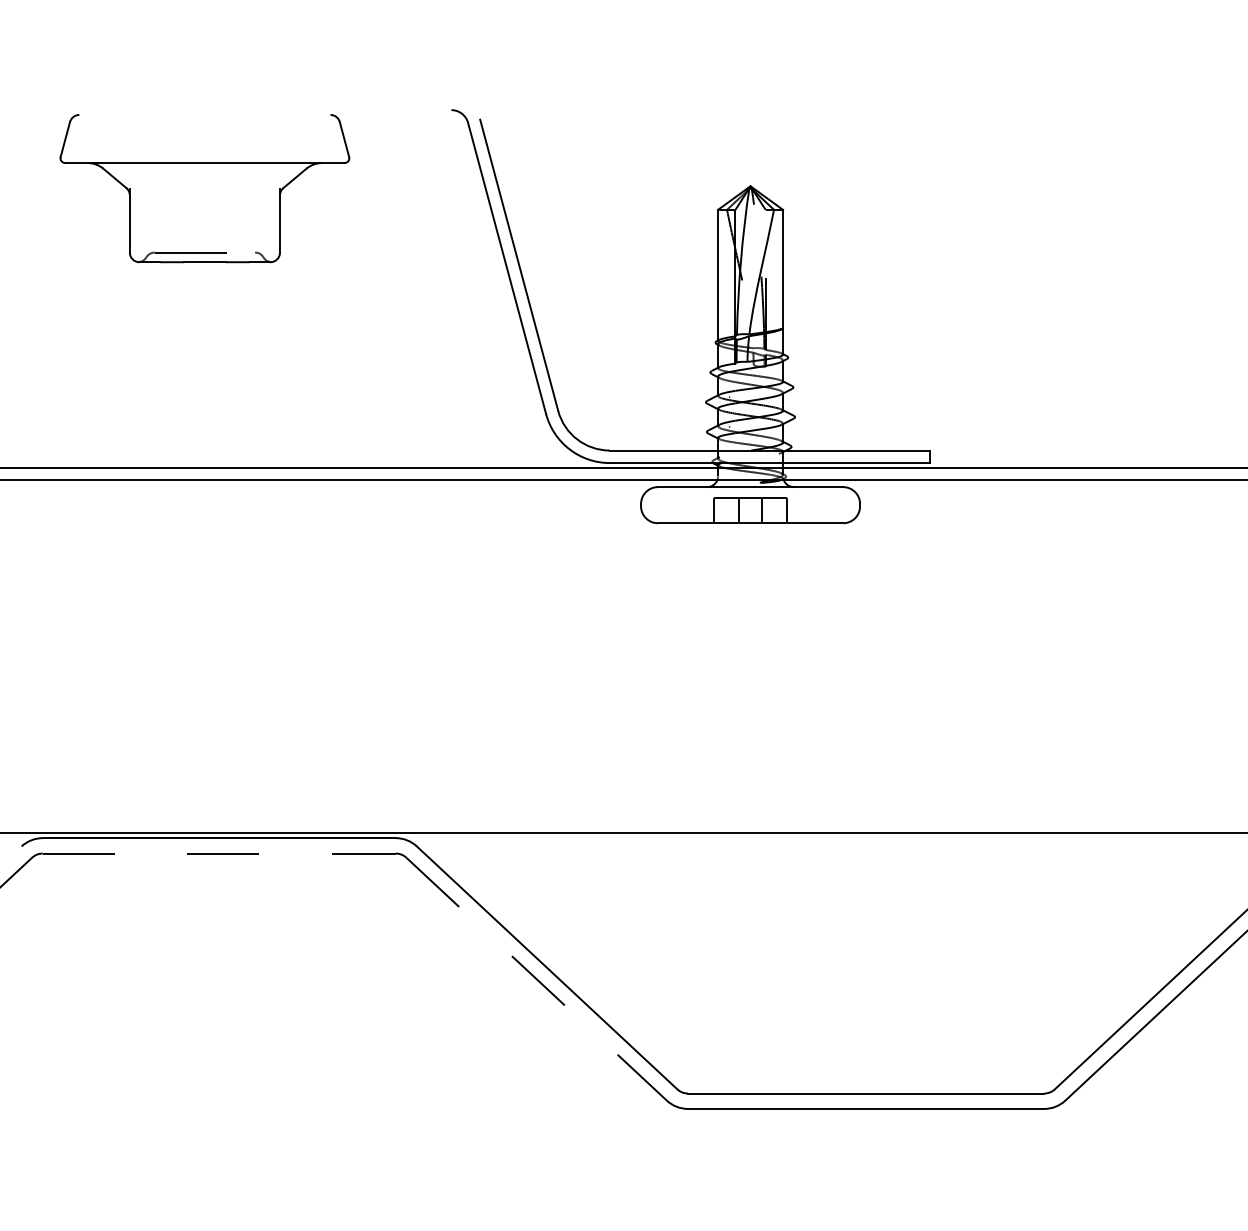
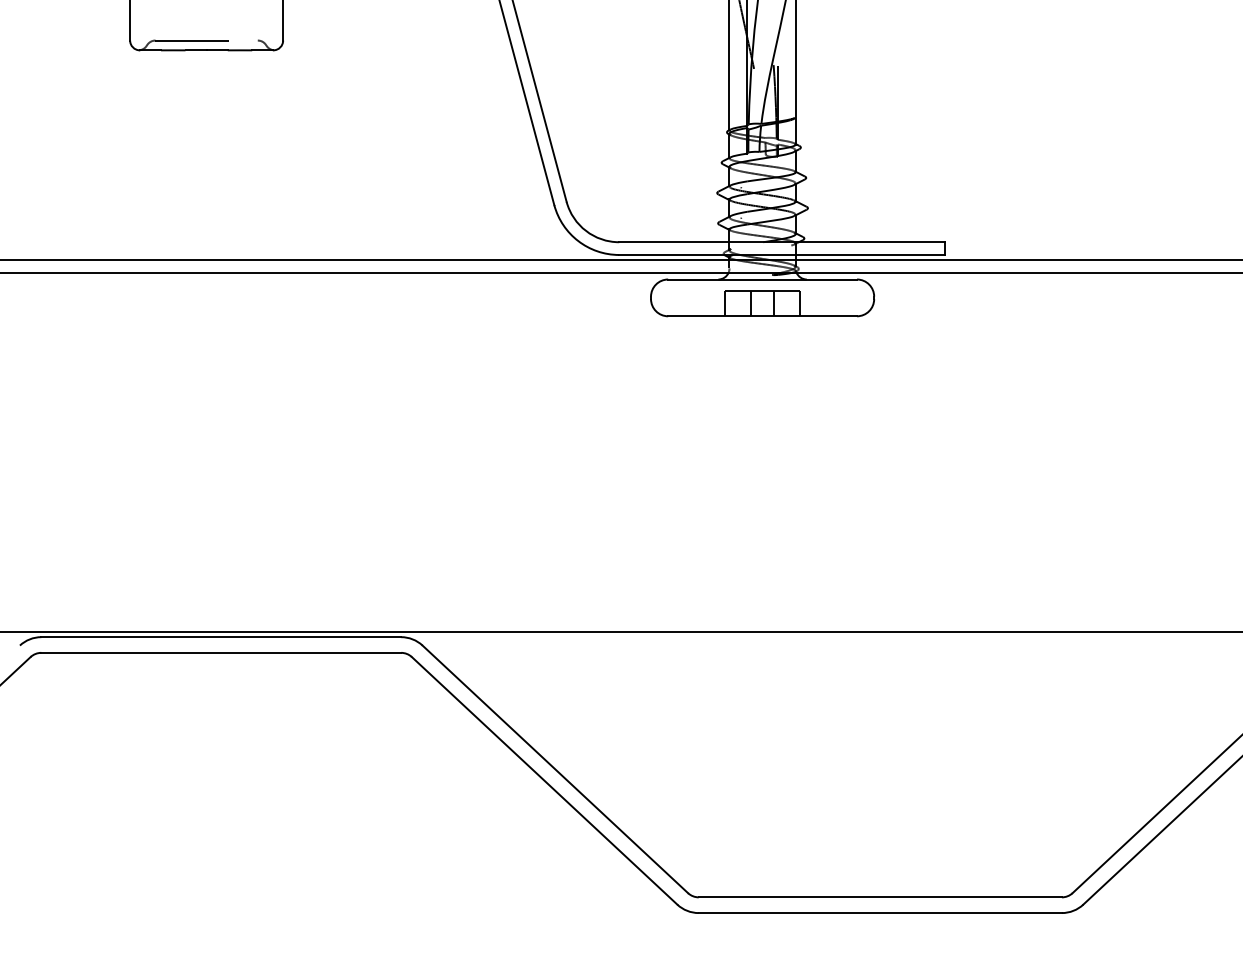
line: (219, 853) -> (221, 652), dashed -> solid
line: (536, 979) -> (544, 781), dashed -> solid

